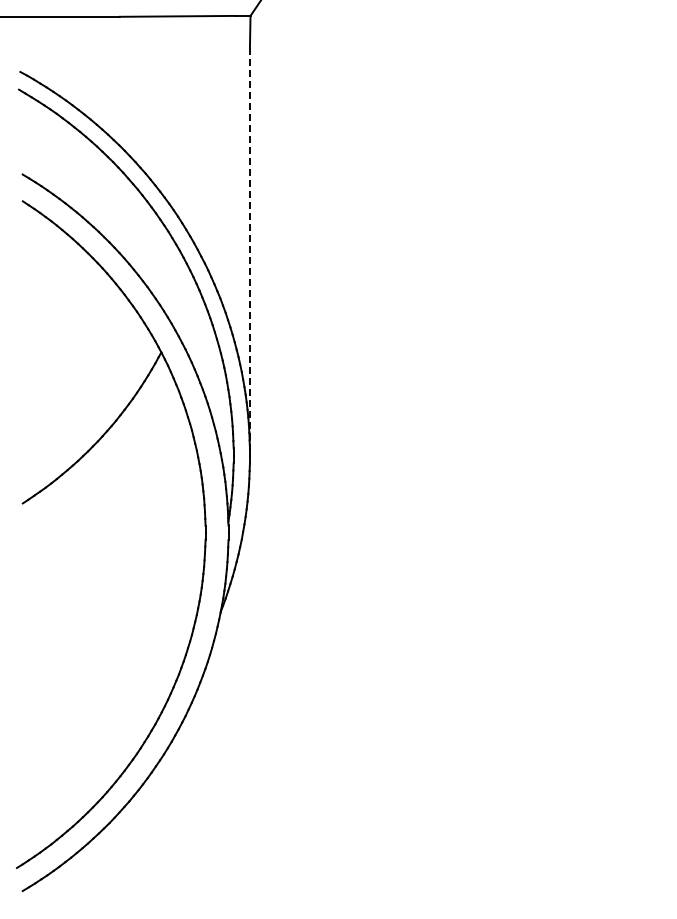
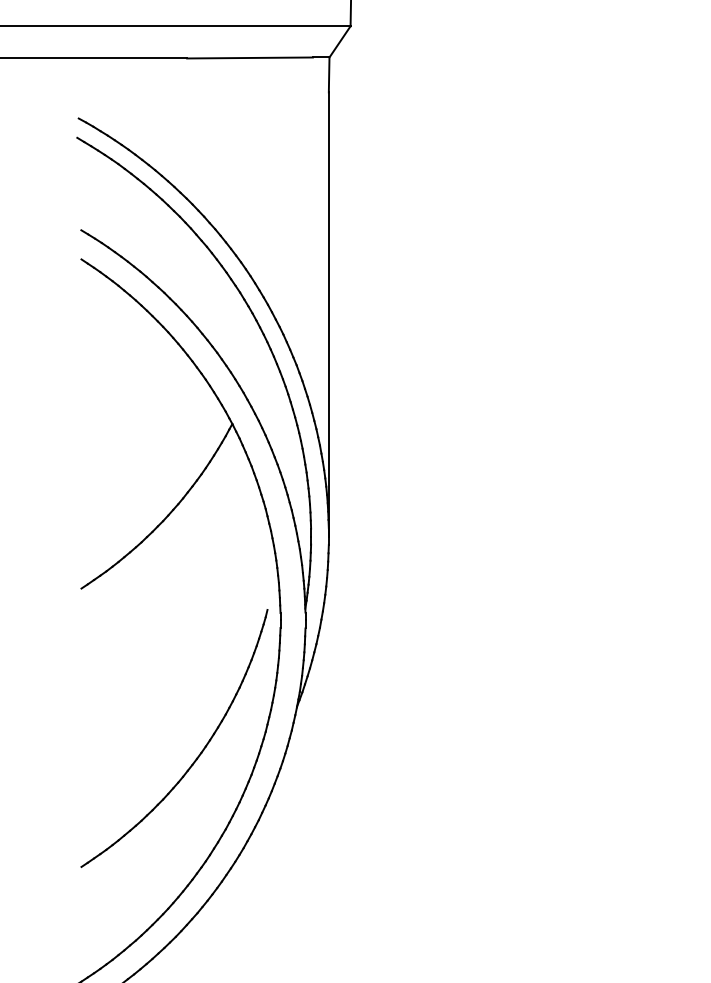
line: (249, 251) -> (328, 314), dashed -> solid
part: (127, 659) -> (195, 758), added

